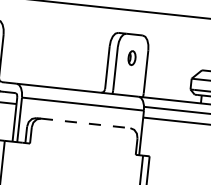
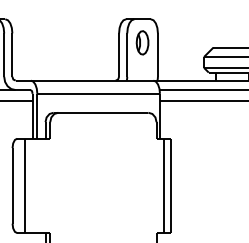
part: (132, 57) -> (142, 42), size x1.67
line: (85, 123) -> (103, 112), dashed -> solid

